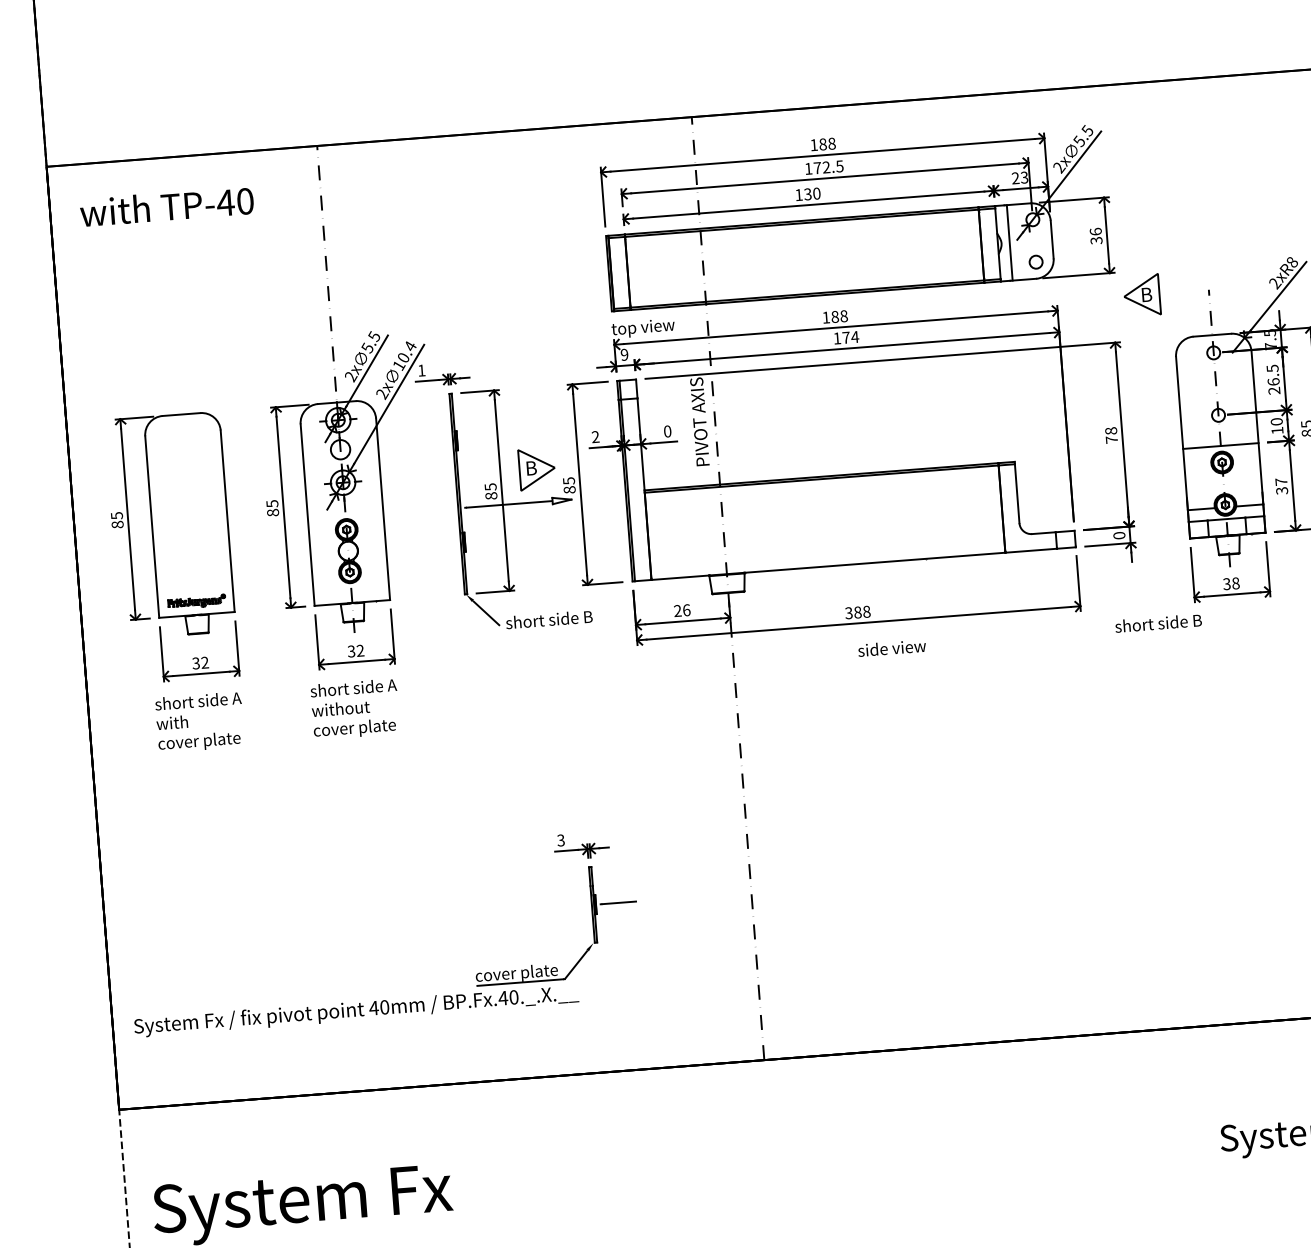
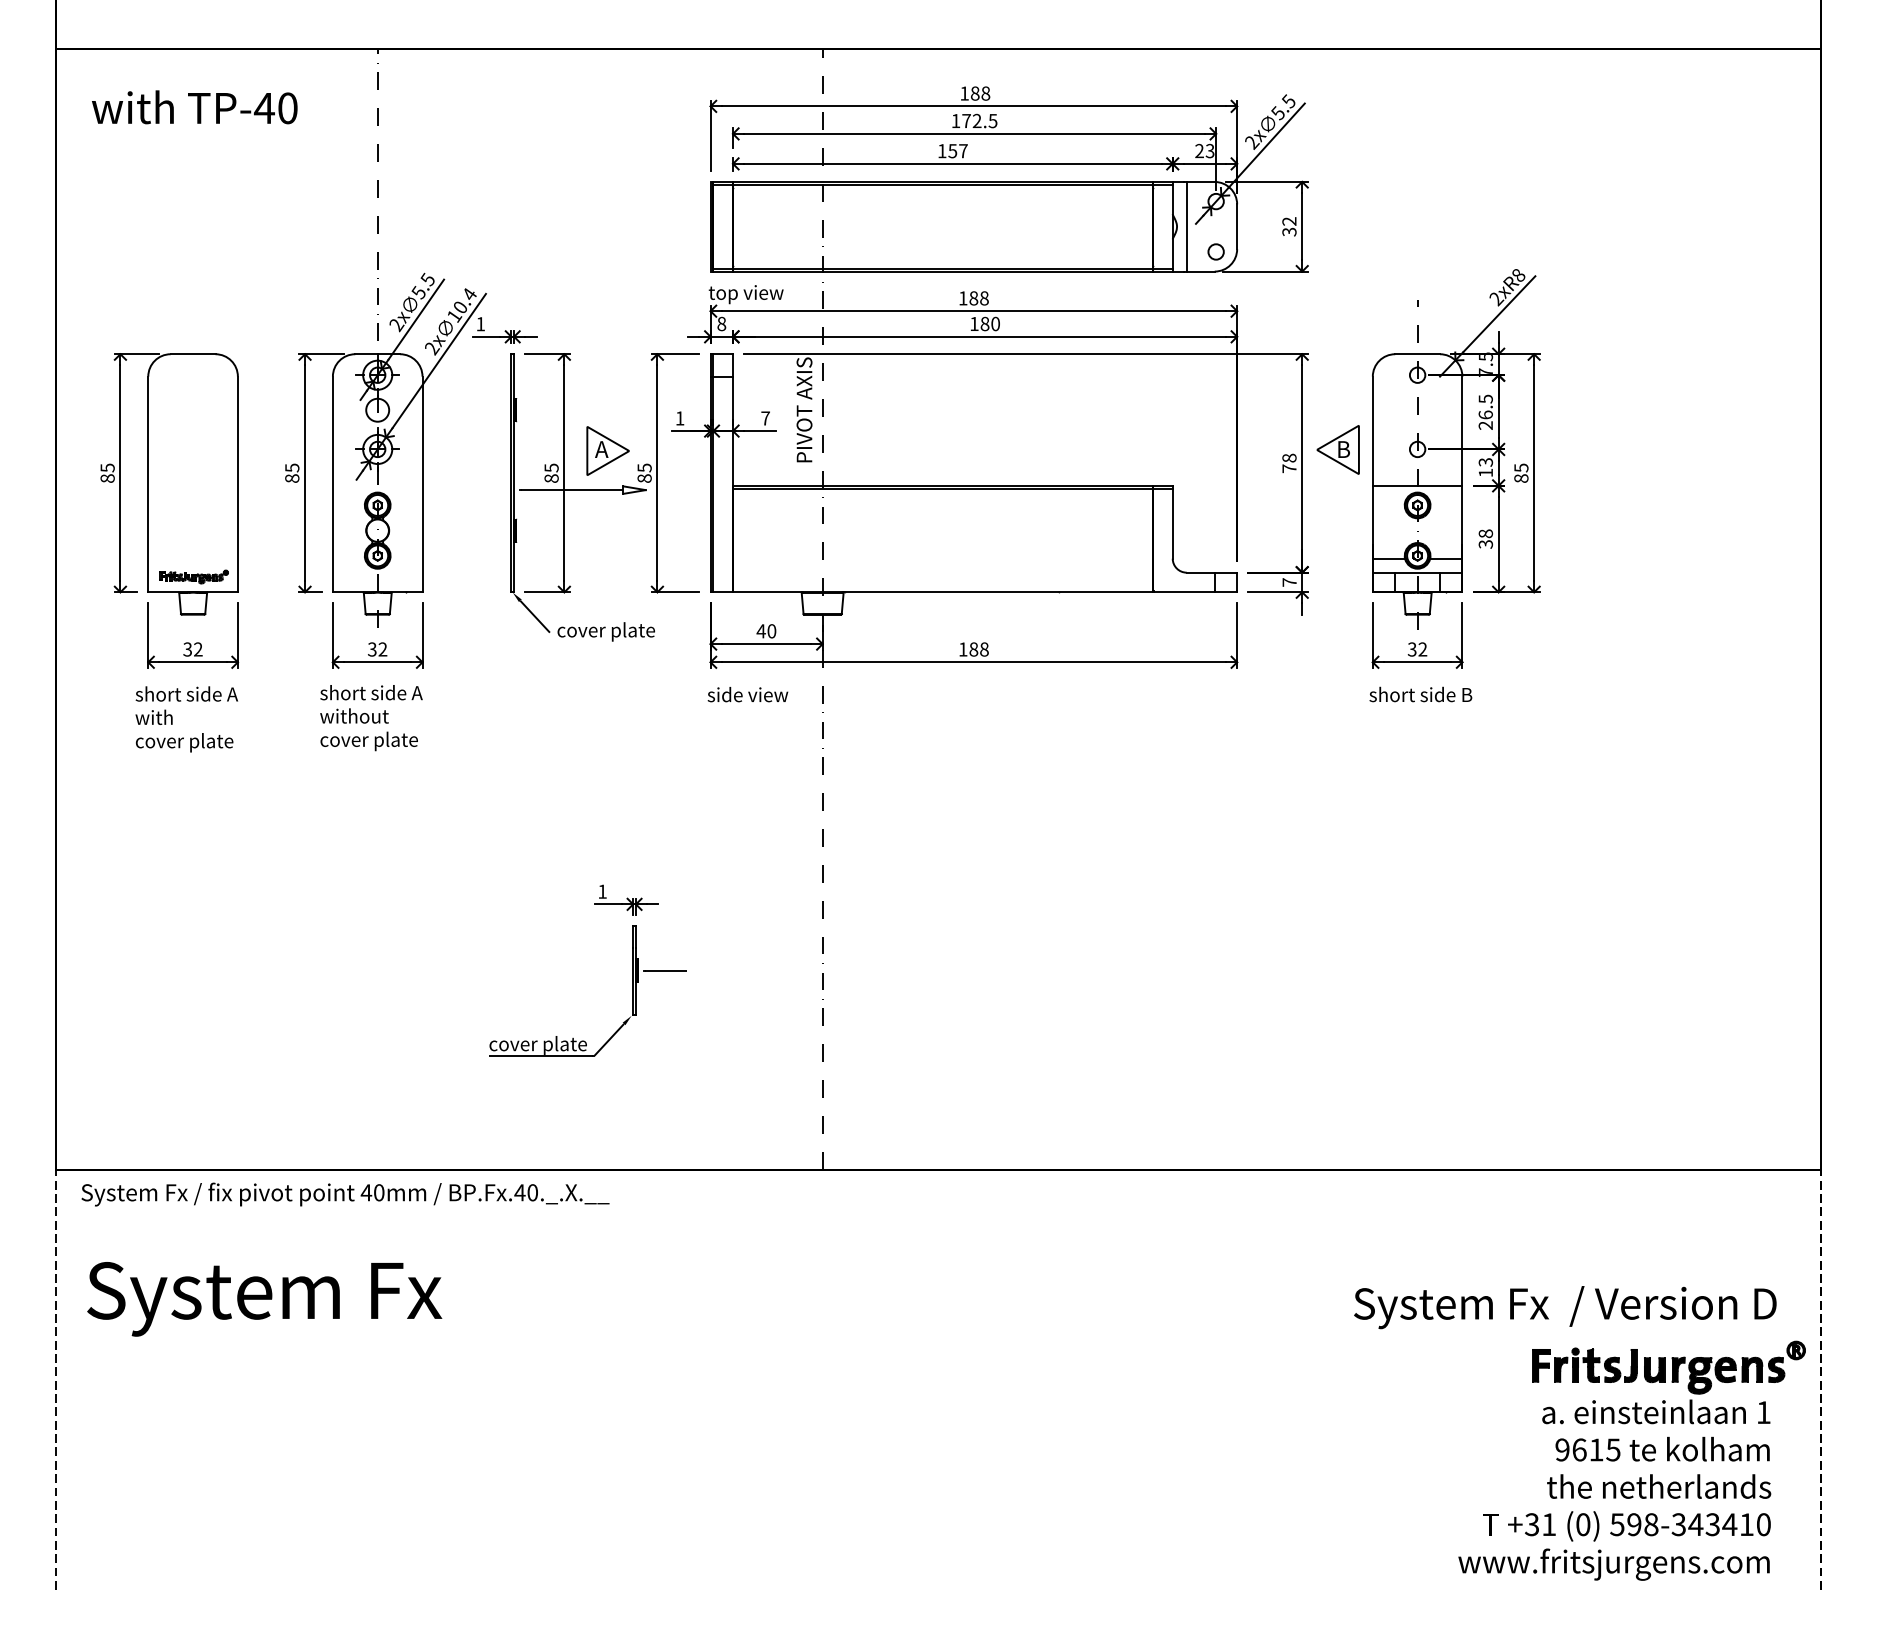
text: (811, 194) -> (957, 151), 130 -> 157
text: (1095, 231) -> (1289, 221), 36 -> 32
part: (1141, 295) -> (1337, 449), moved
text: (850, 337) -> (990, 323), 174 -> 180
text: (624, 355) -> (721, 324), 9 -> 8
text: (1276, 421) -> (1485, 462), 10 -> 13
text: (667, 431) -> (765, 418), 0 -> 7
text: (595, 437) -> (679, 418), 2 -> 1
text: (531, 468) -> (601, 449), B -> A
text: (1281, 481) -> (1485, 533), 37 -> 38
text: (1119, 535) -> (1289, 582), 0 -> 7
text: (1235, 583) -> (1422, 649), 38 -> 32
text: (682, 610) -> (766, 631), 26 -> 40
text: (848, 613) -> (962, 649), 388 -> 188
text: (549, 621) -> (608, 631), short side B -> cover plate
text: (1158, 623) -> (1420, 694), moved
text: (891, 648) -> (747, 694), moved
text: (560, 840) -> (602, 891), 3 -> 1
text: (356, 1010) -> (345, 1194), moved

